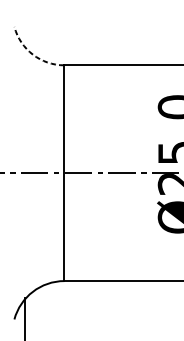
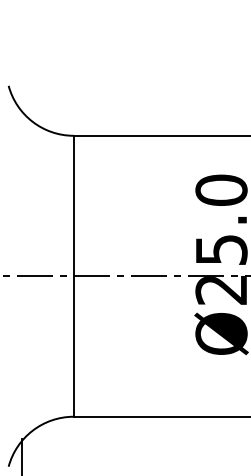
arc: (32, 54) -> (32, 121), dashed -> solid

